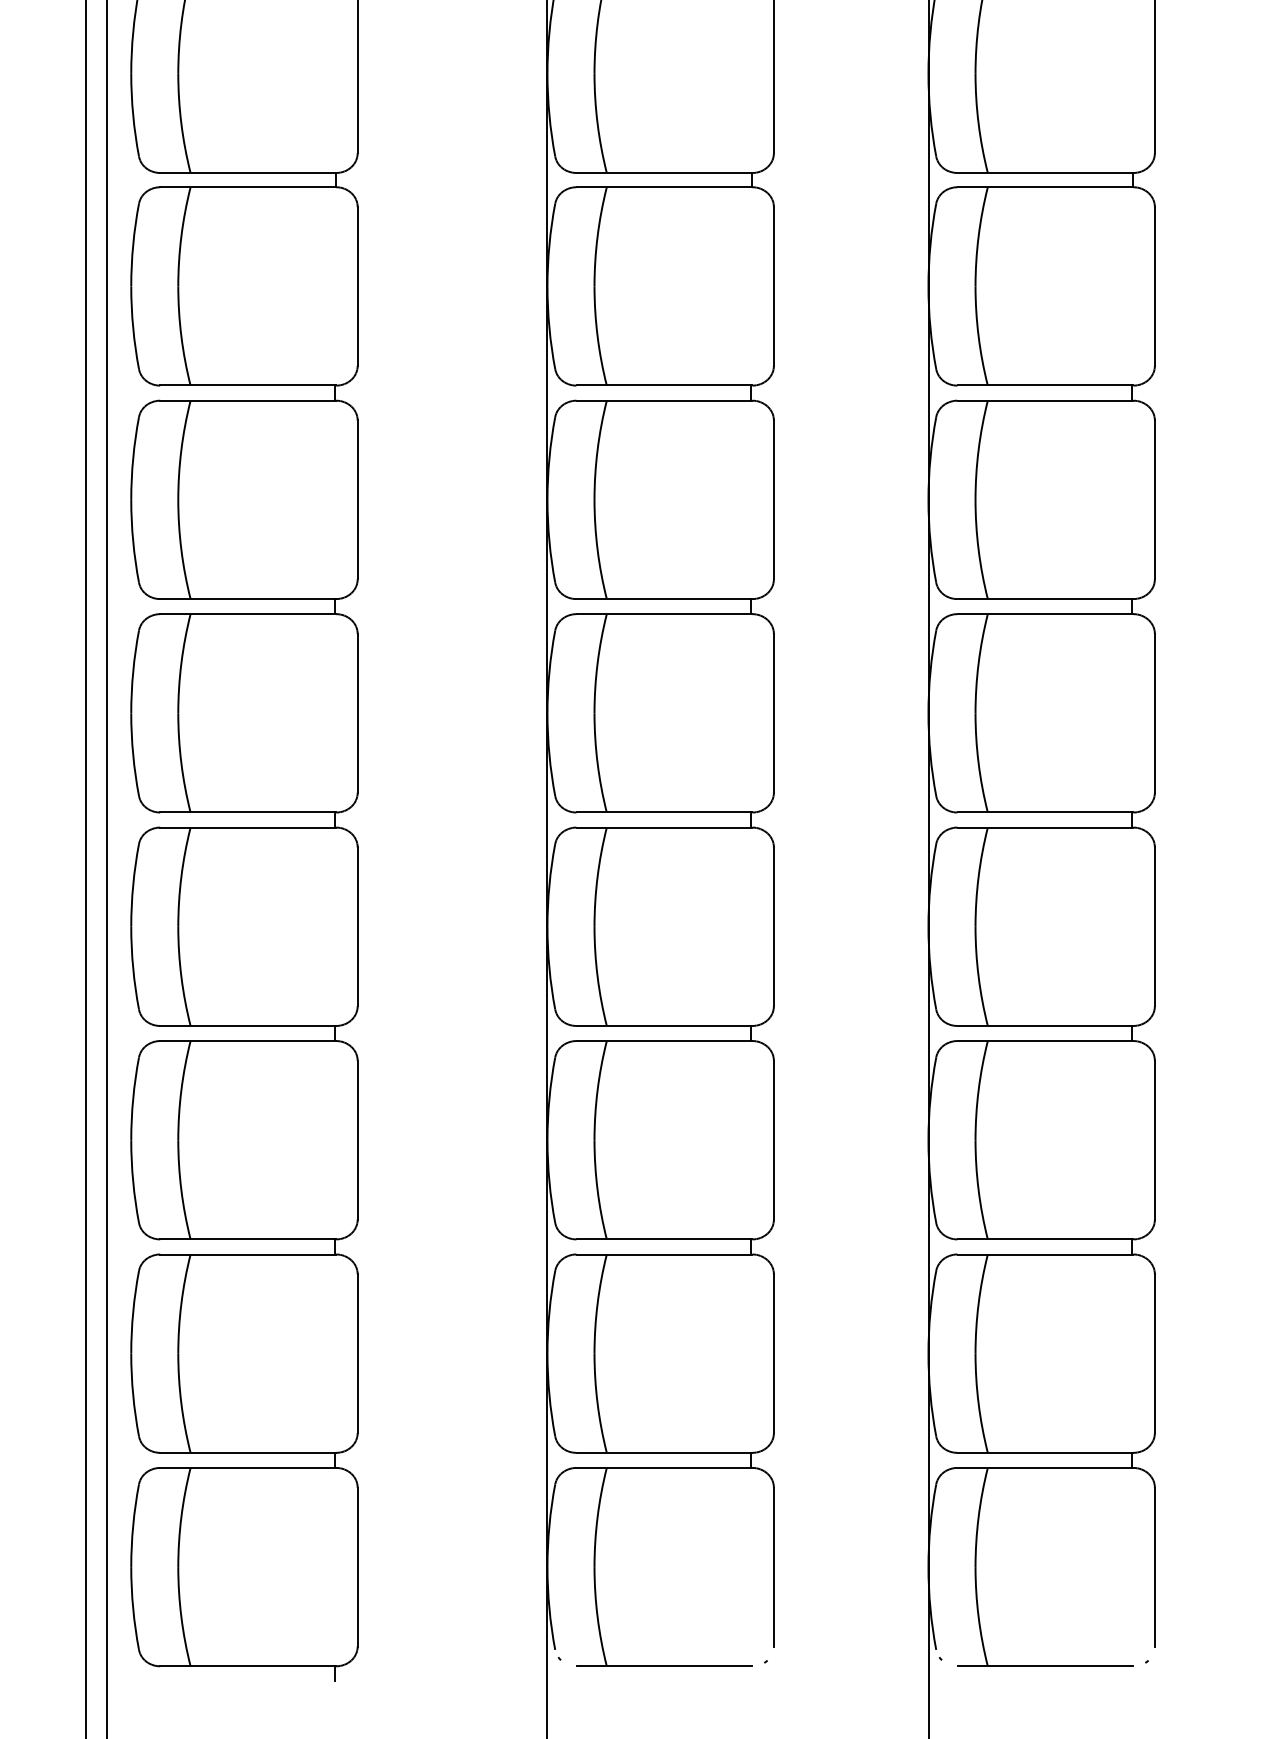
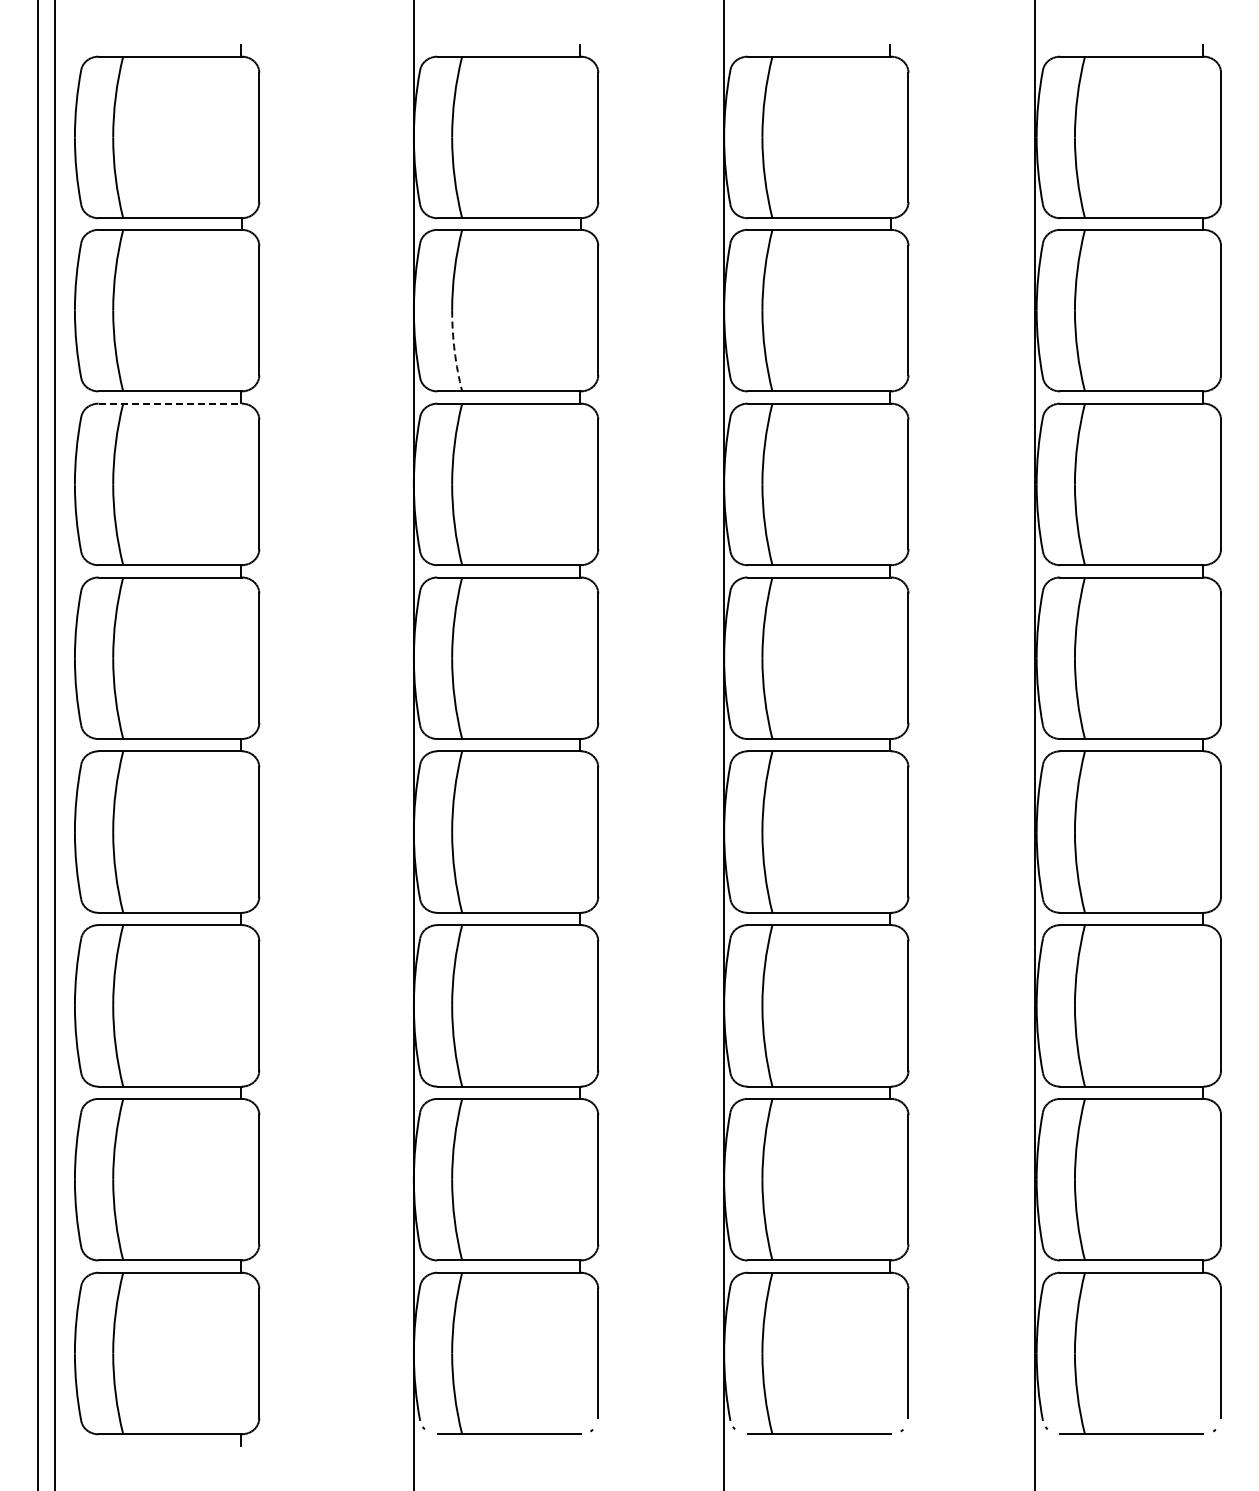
arc: (597, 336) -> (454, 351), solid -> dashed
line: (248, 400) -> (170, 403), solid -> dashed

